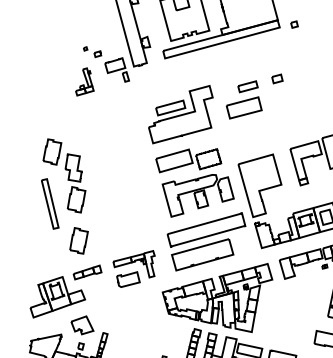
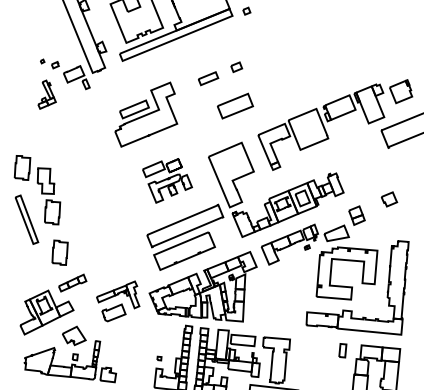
part: (244, 107) -> (235, 105), moved
part: (194, 182) -> (167, 180), size x0.6
part: (134, 268) -> (118, 301), moved

